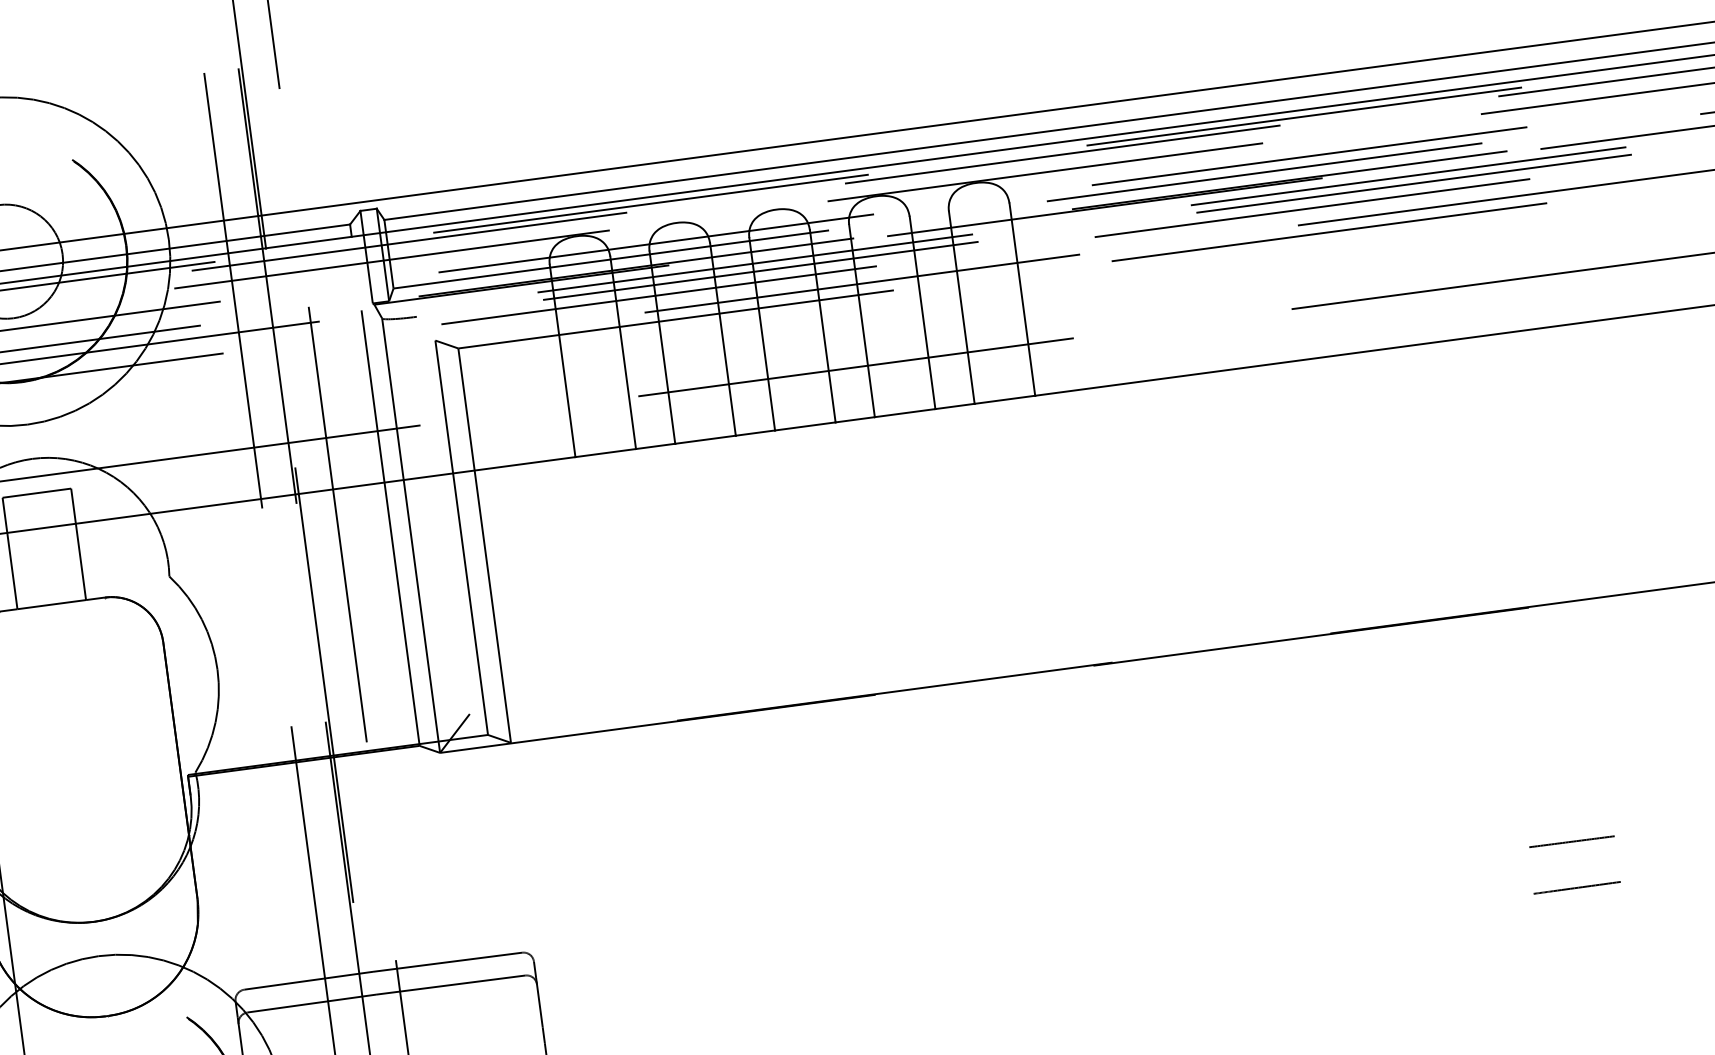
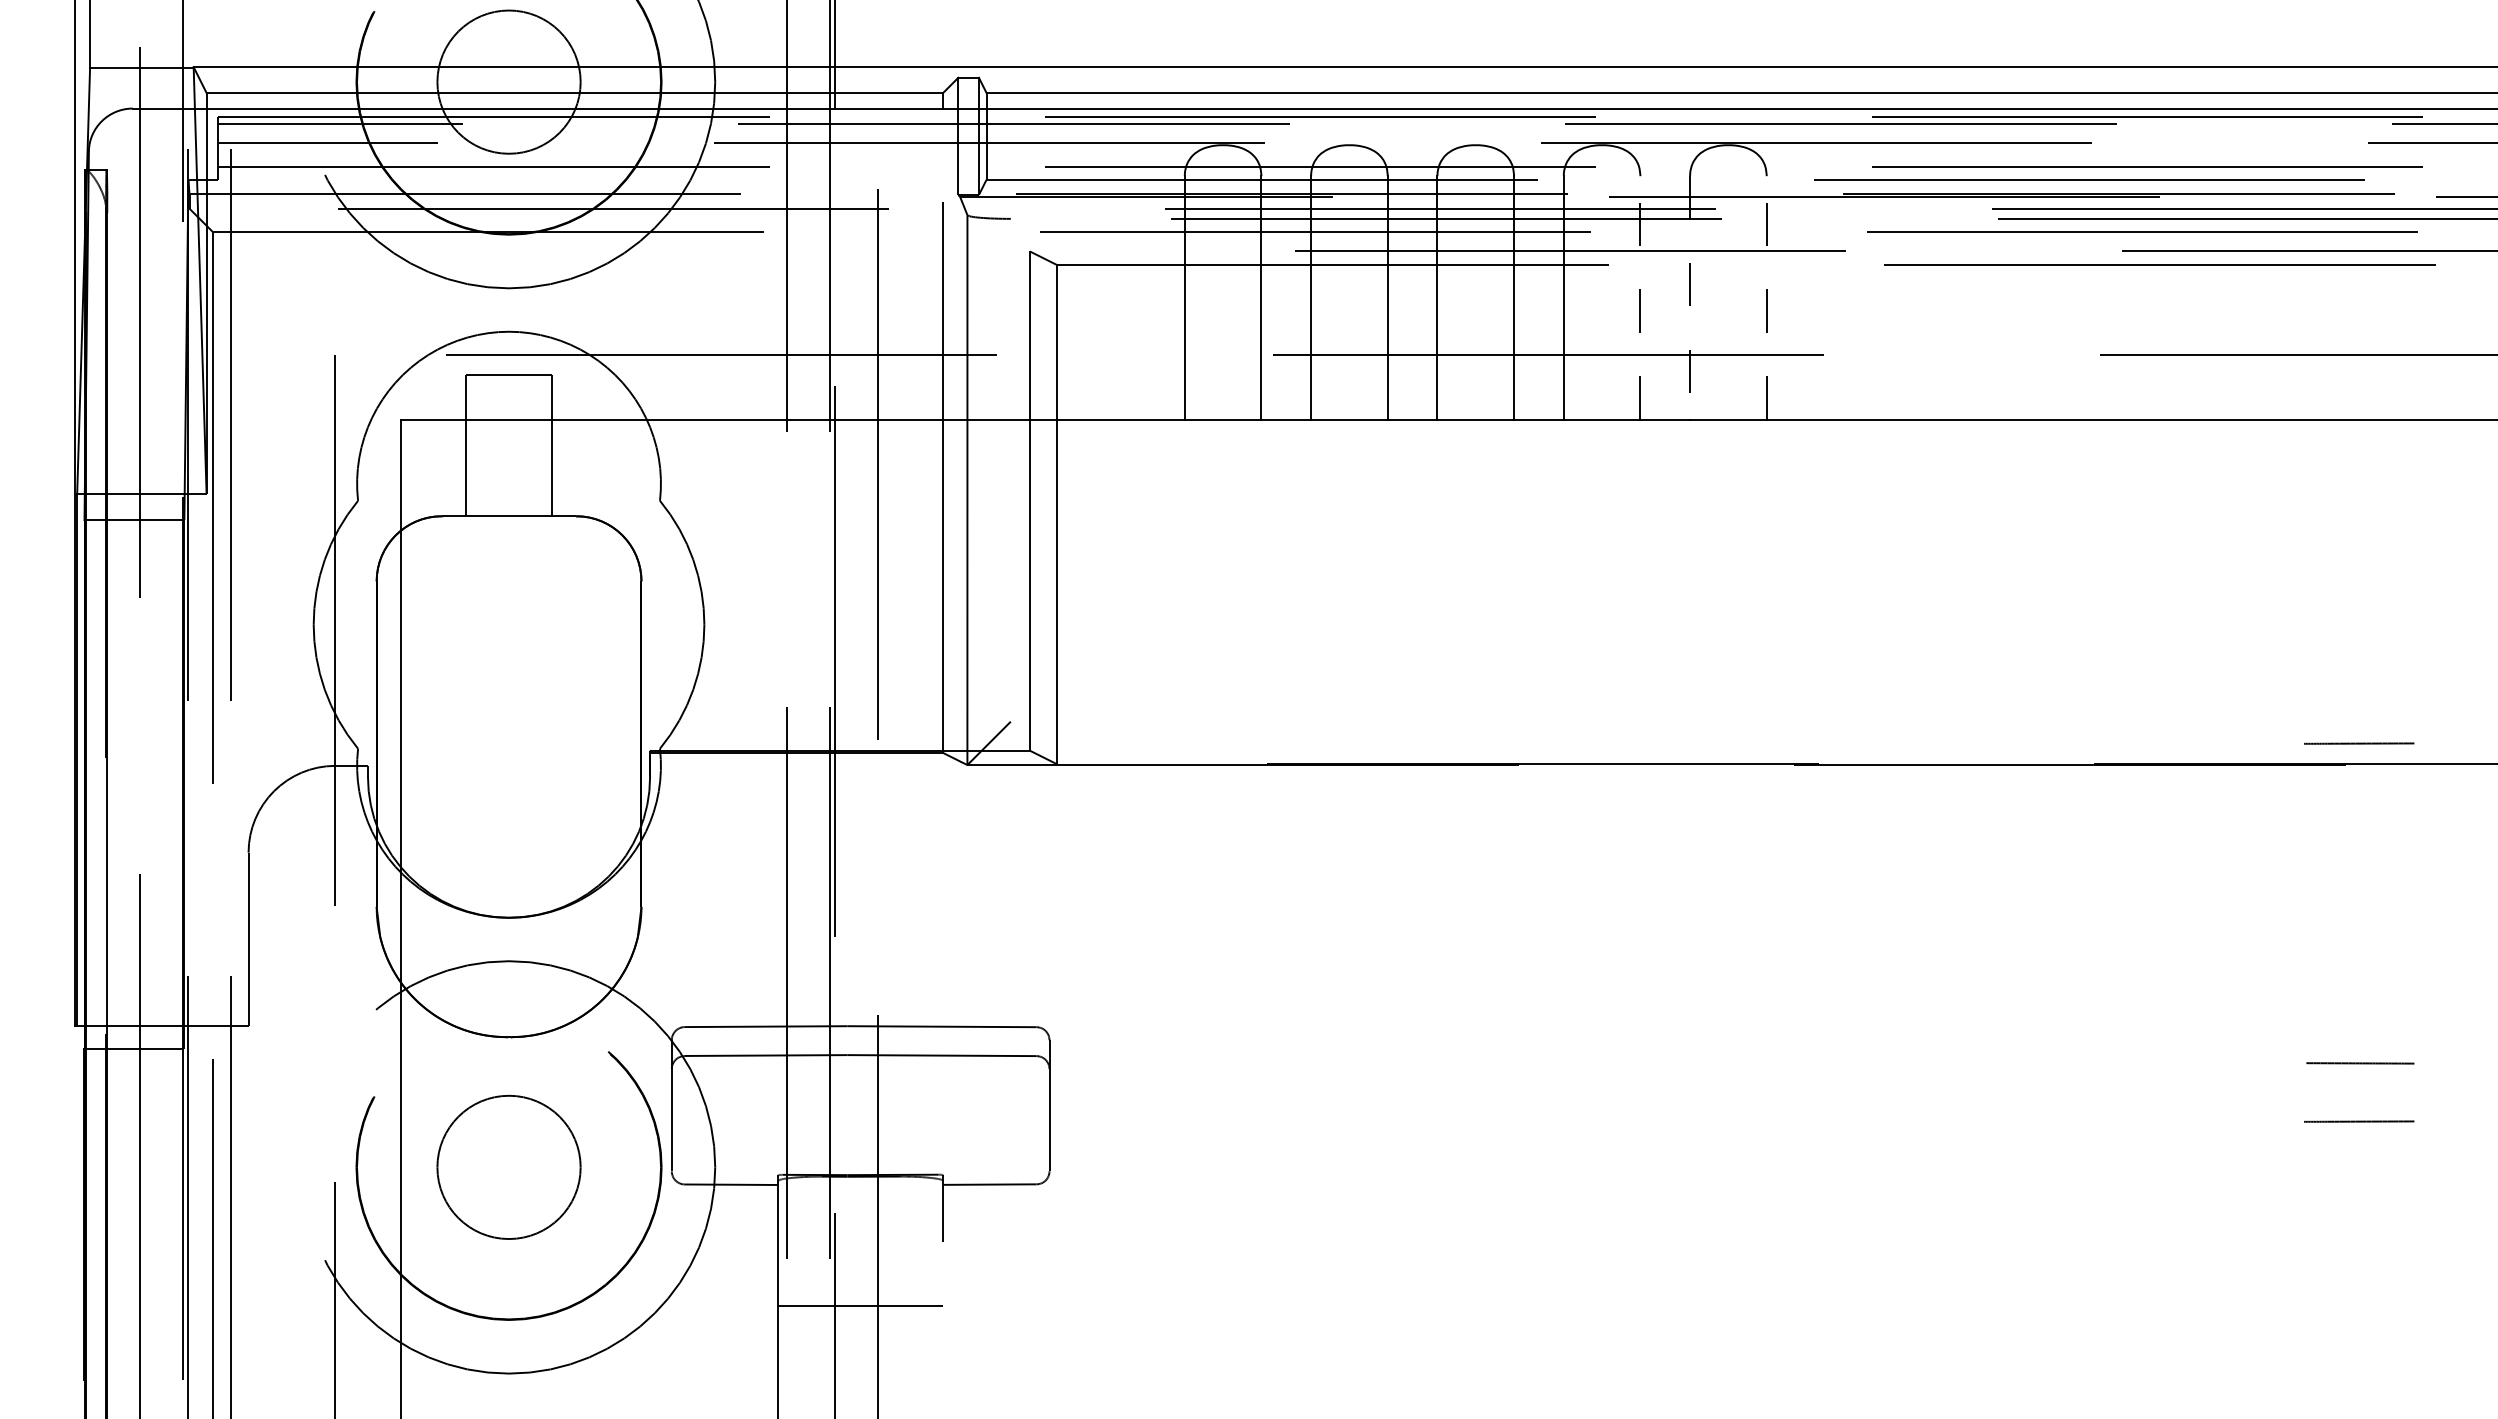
line: (1022, 299) -> (1766, 297), solid -> dashed
line: (962, 307) -> (1690, 297), solid -> dashed
line: (922, 312) -> (1640, 297), solid -> dashed
line: (1537, 589) -> (2359, 743), added

